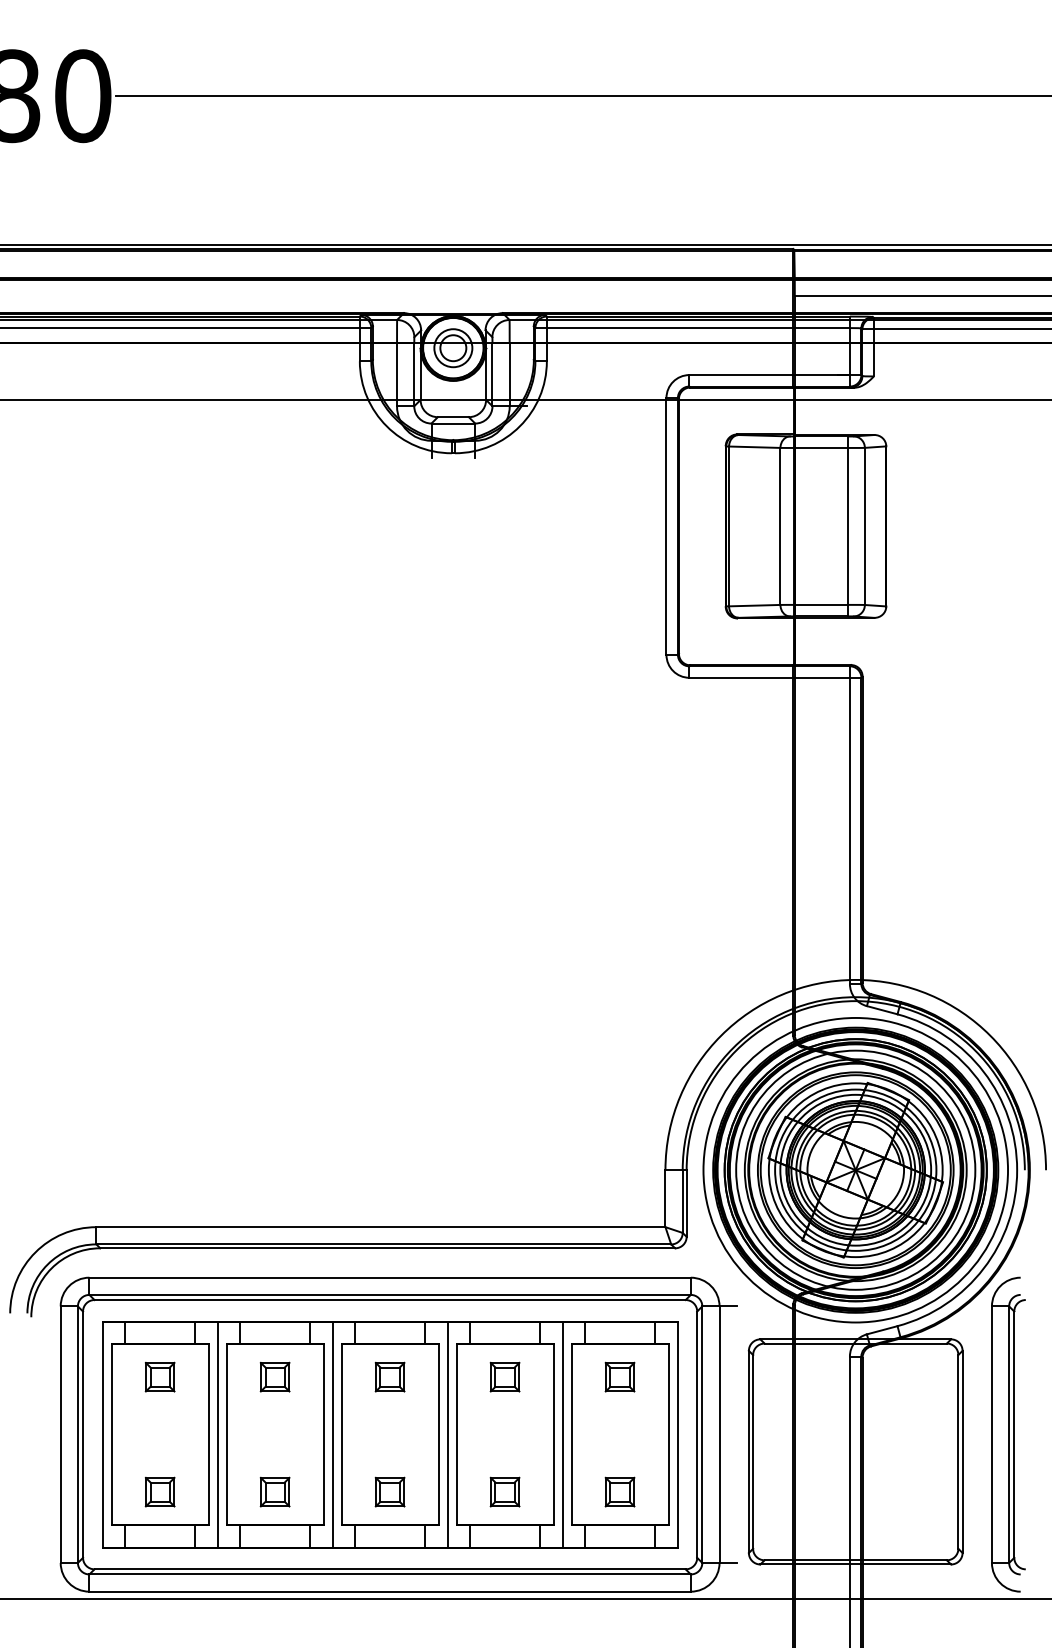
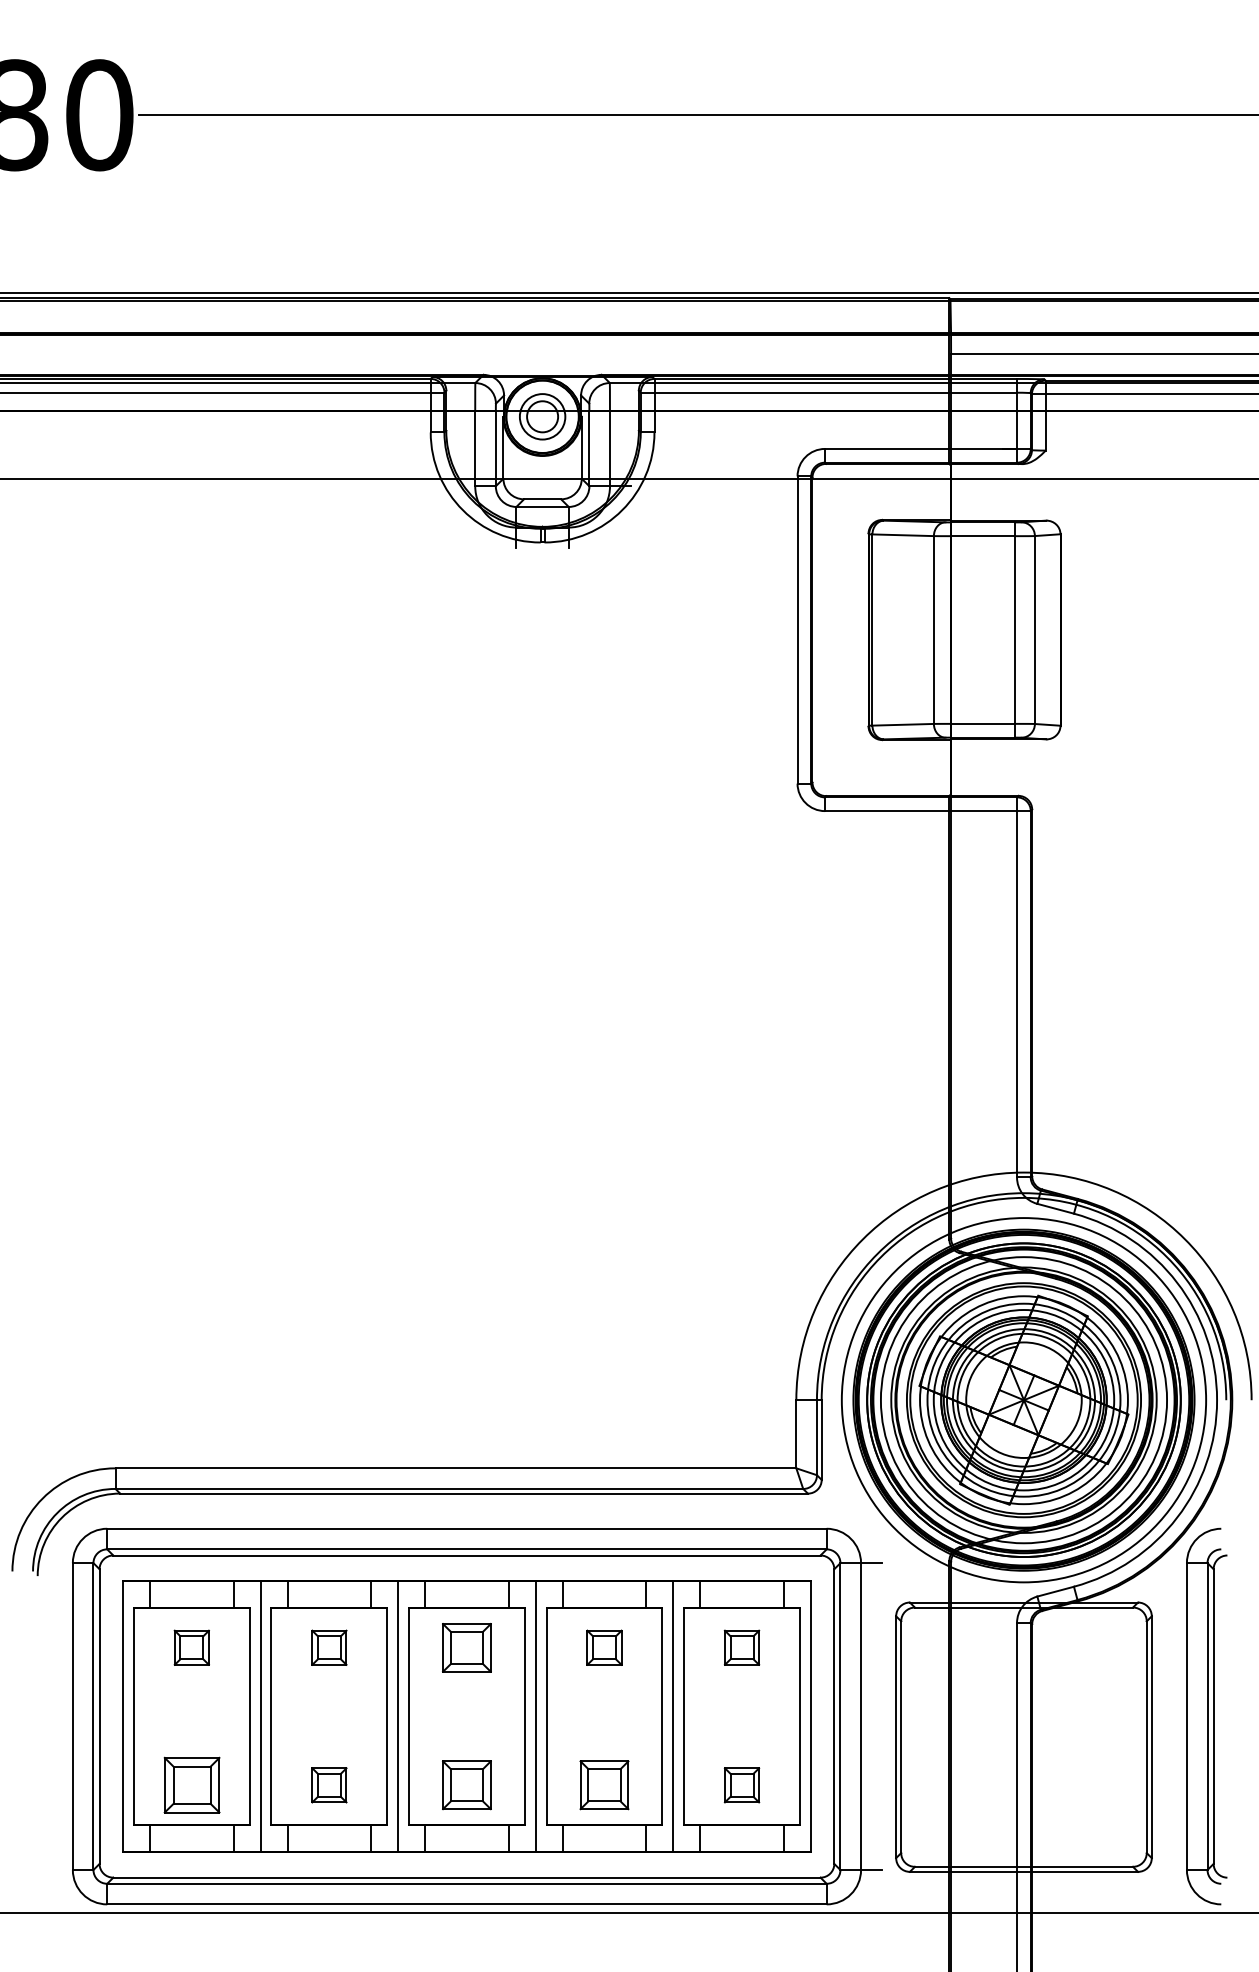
part: (389, 1376) -> (466, 1647), size x1.4
part: (159, 1492) -> (191, 1785), size x1.6
part: (389, 1492) -> (466, 1785), size x1.4
part: (505, 1492) -> (604, 1785), size x1.4

